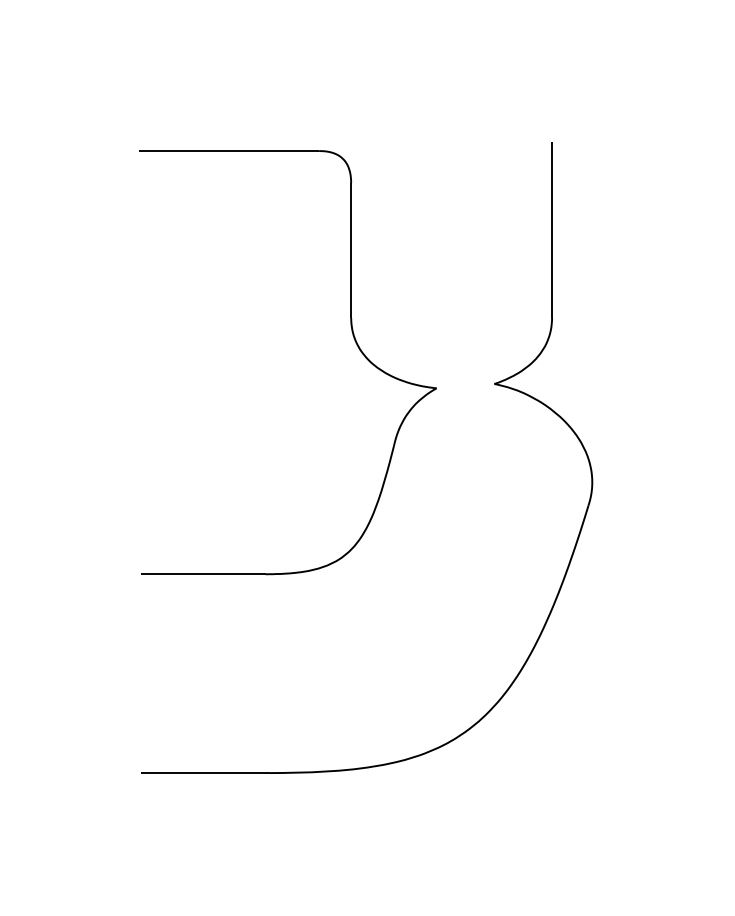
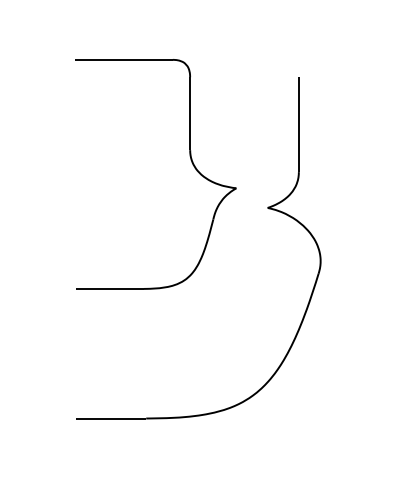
part: (351, 336) -> (190, 160), moved

